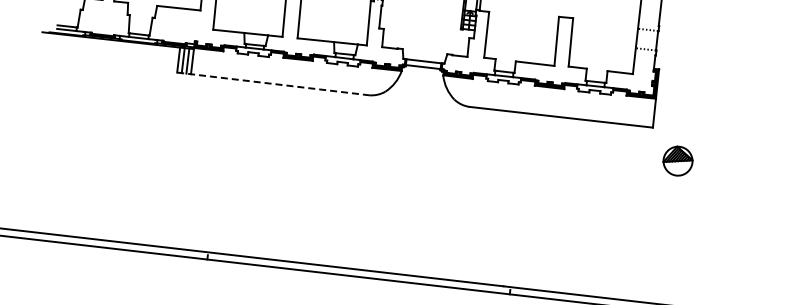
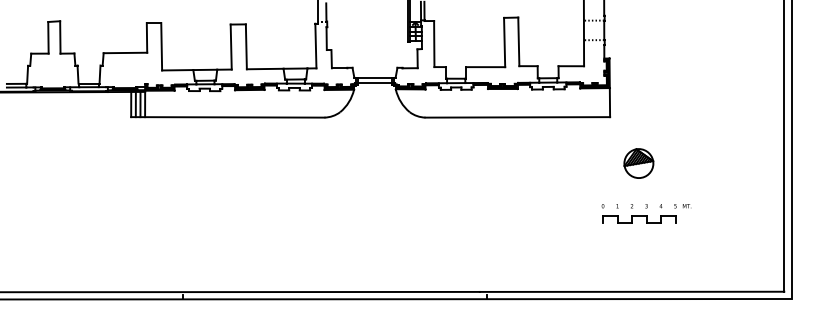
line: (272, 84) -> (227, 117), dashed -> solid
part: (677, 161) -> (638, 163), moved
part: (678, 227) -> (646, 213), added

